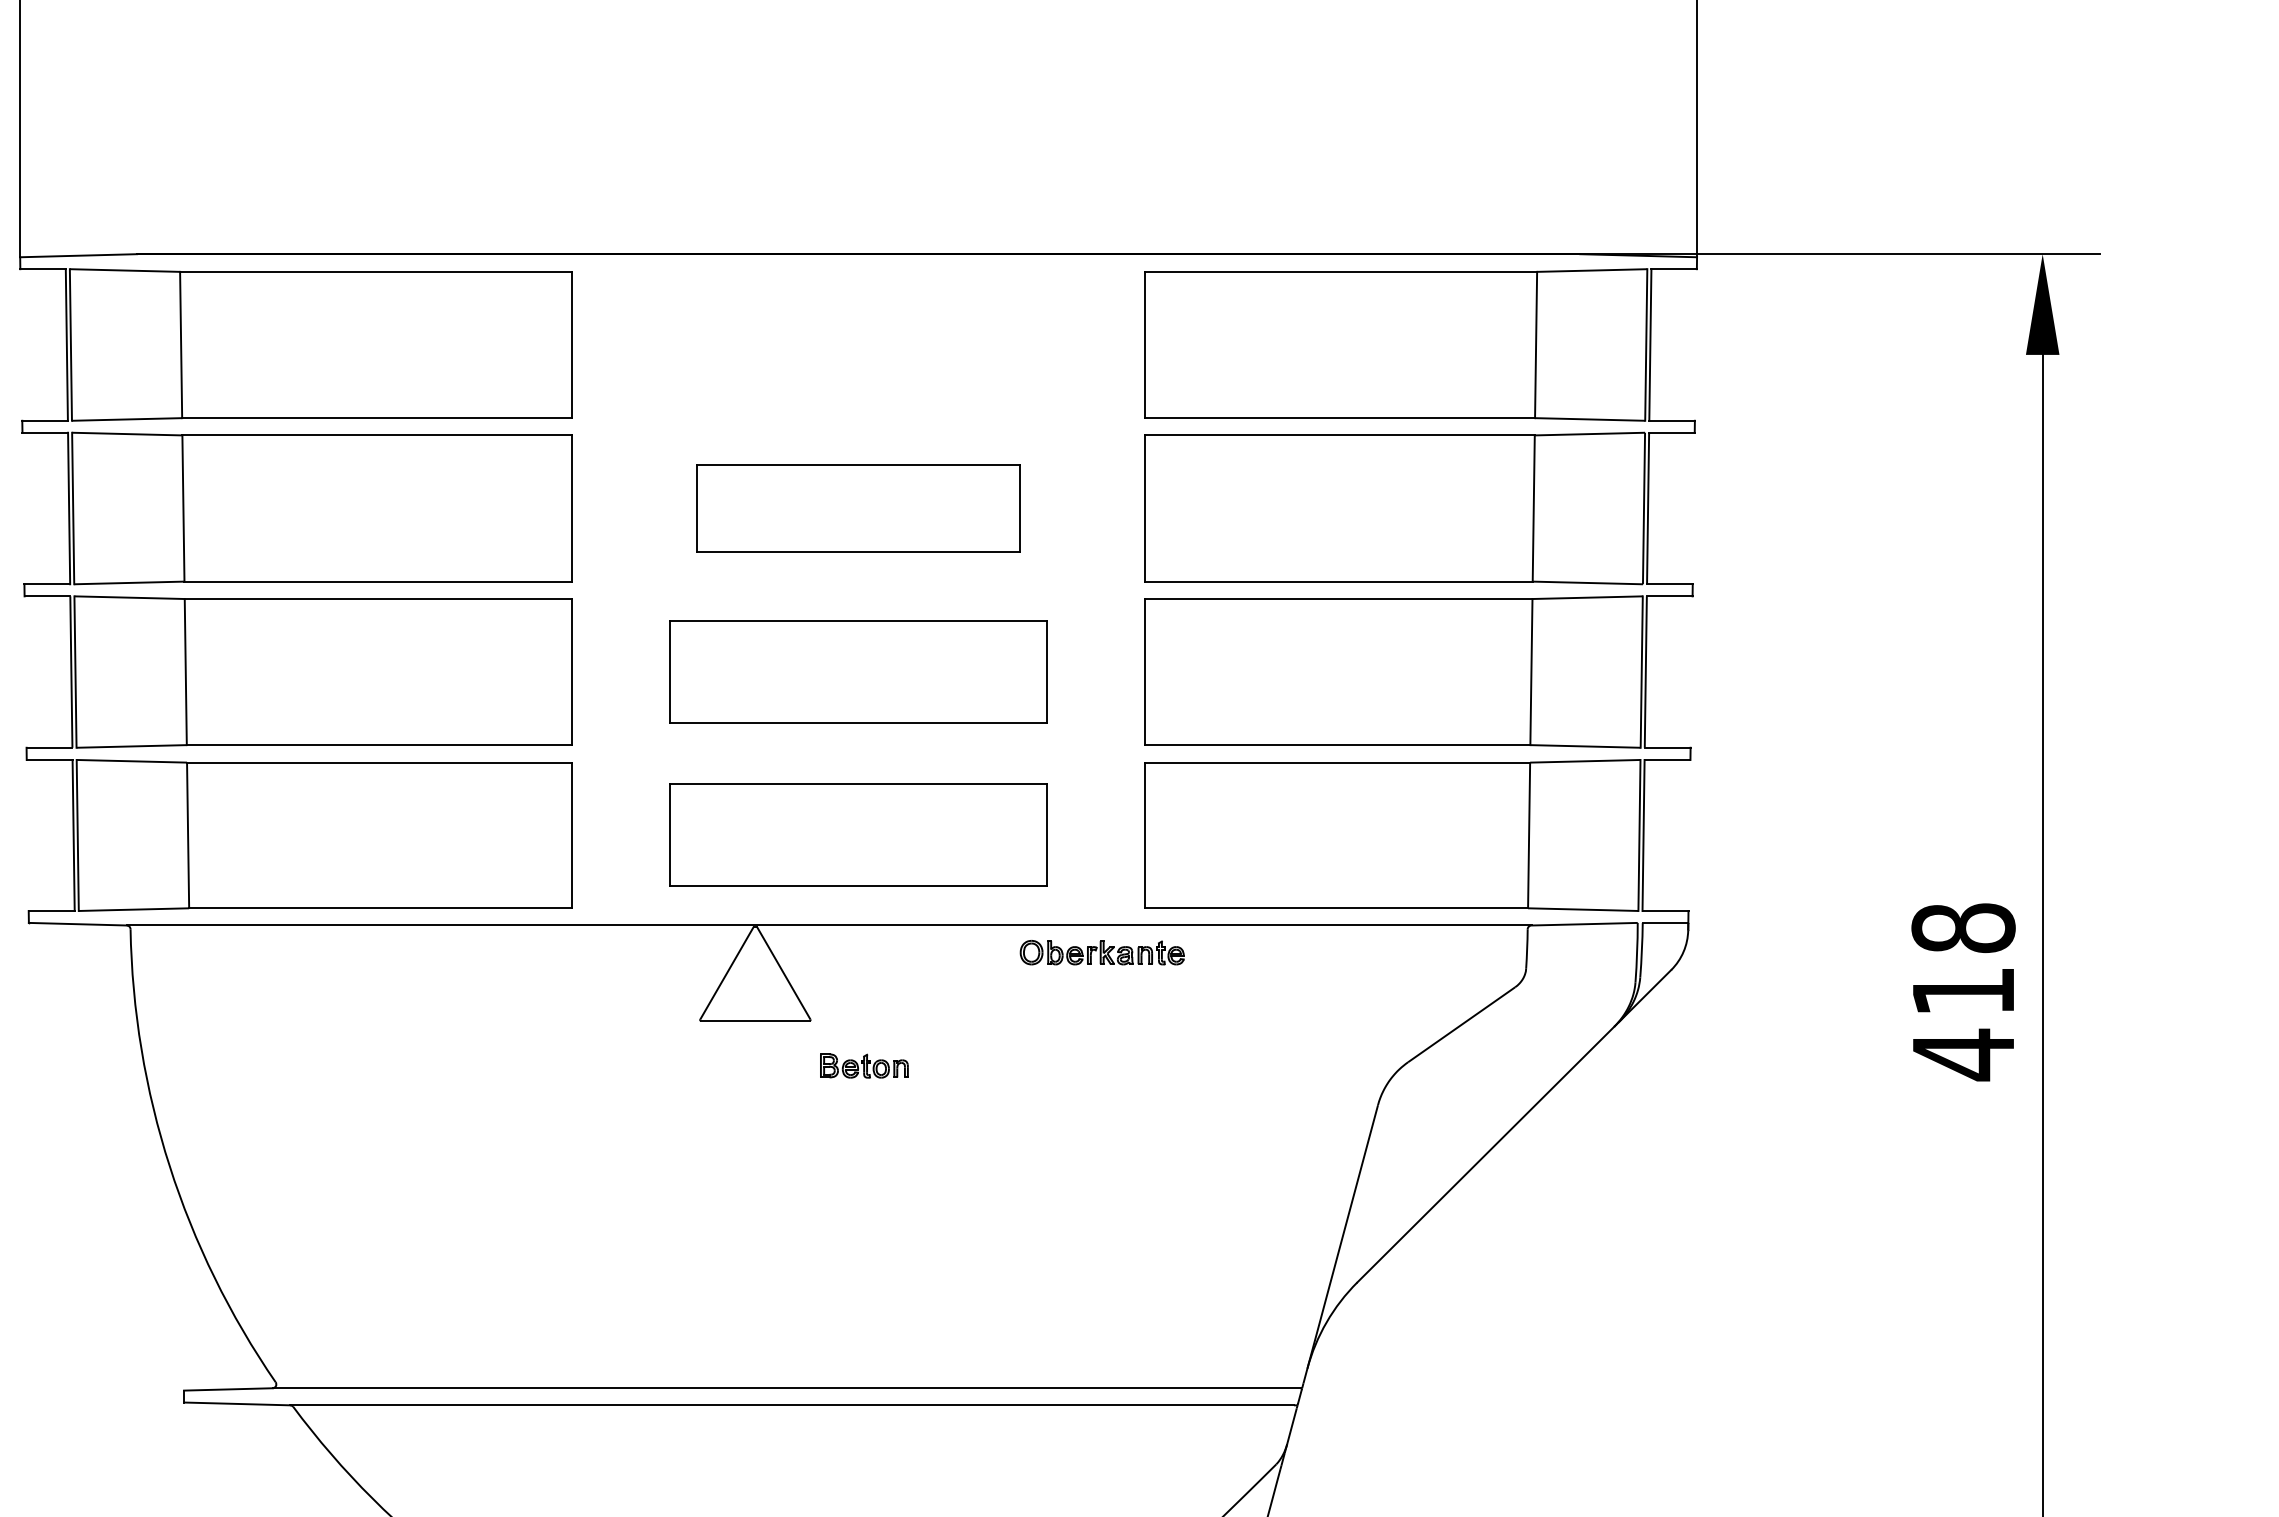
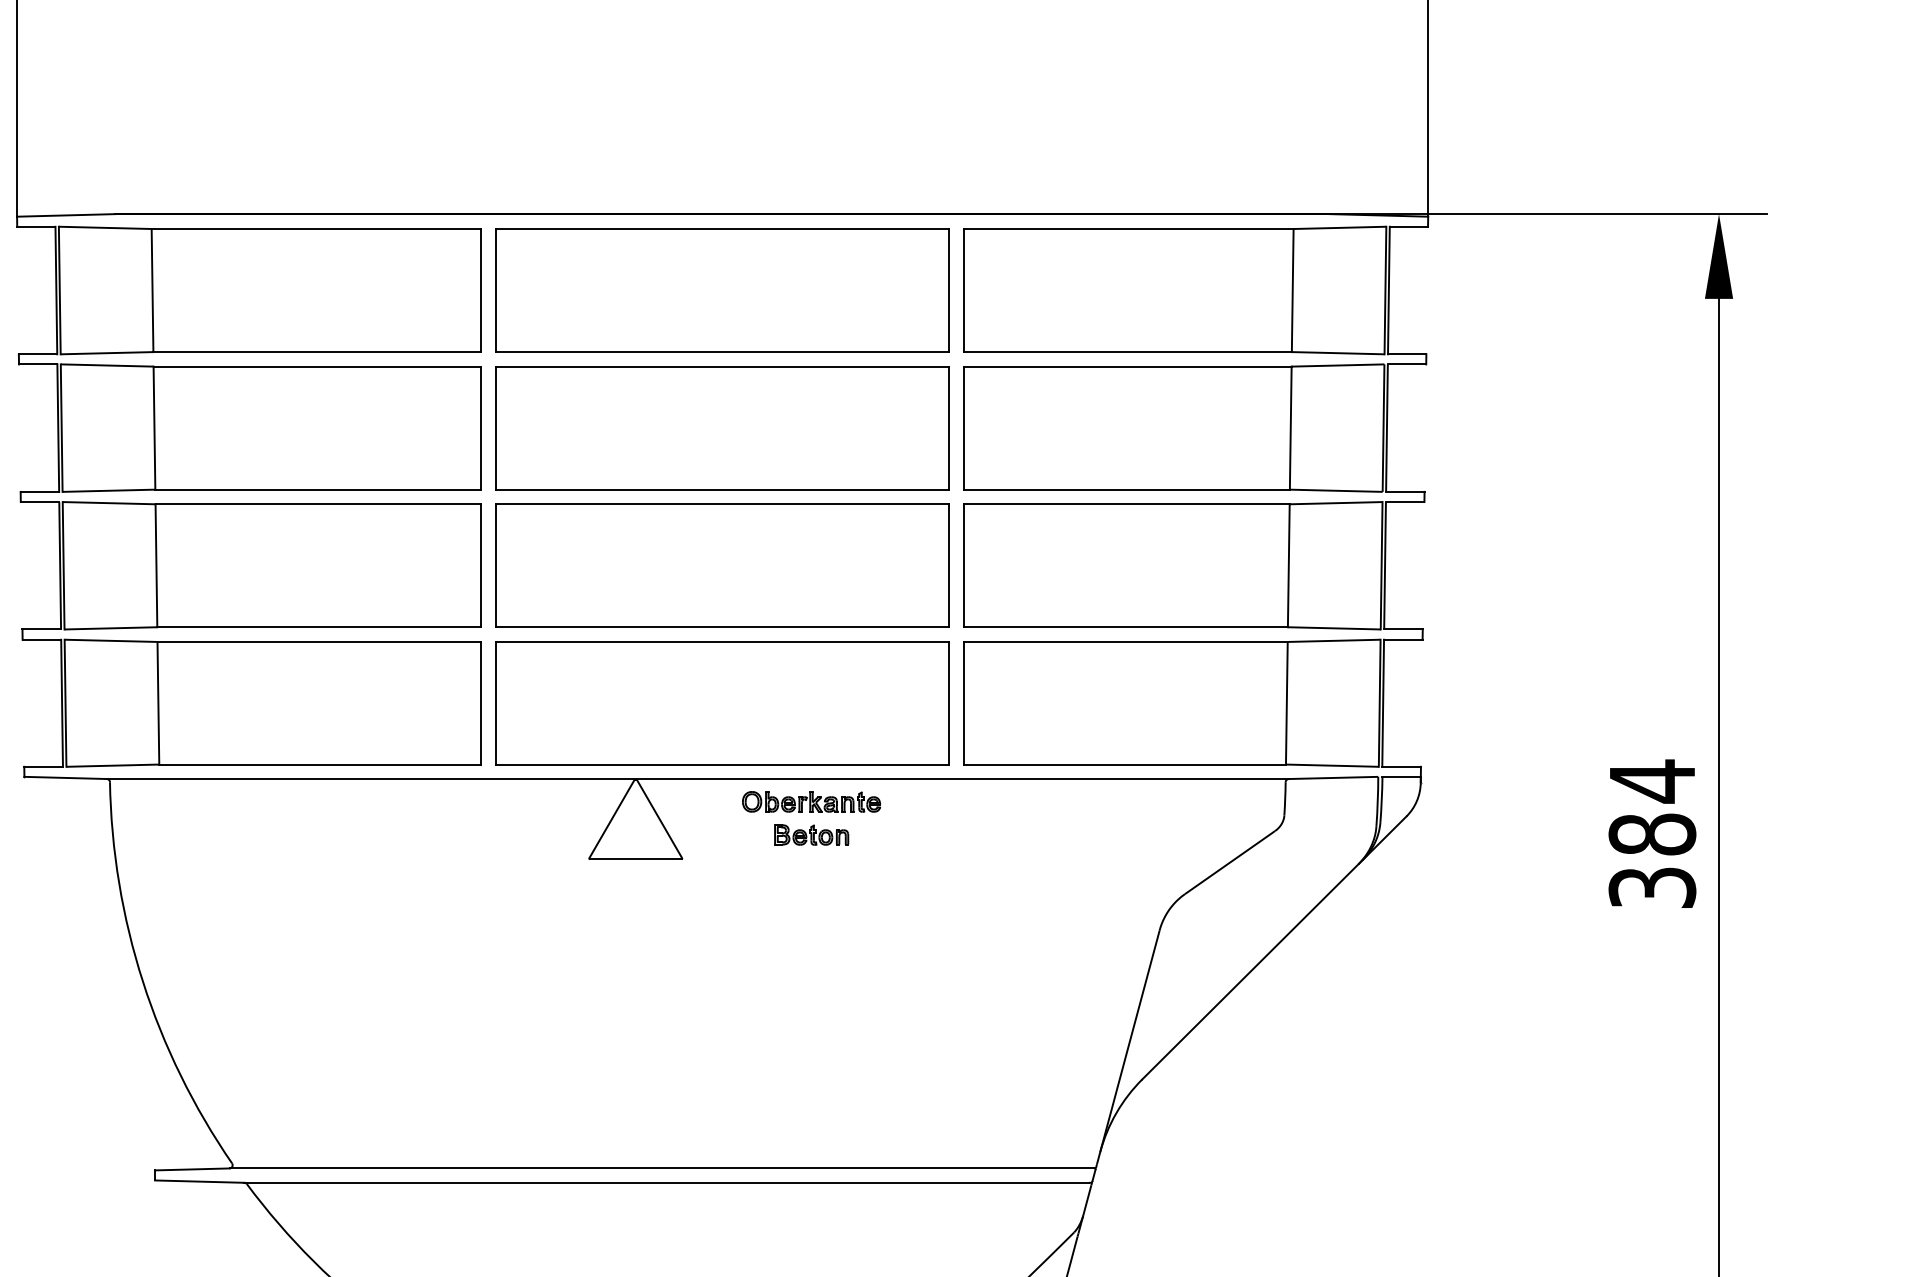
part: (858, 344) -> (722, 290), added
part: (858, 508) -> (722, 428), size x1.67
part: (858, 671) -> (722, 565), size x1.43
part: (858, 835) -> (722, 703), size x1.43
part: (1101, 952) -> (810, 801), moved
text: (1963, 991) -> (1652, 834), 418 -> 384
part: (864, 1065) -> (811, 834), moved

